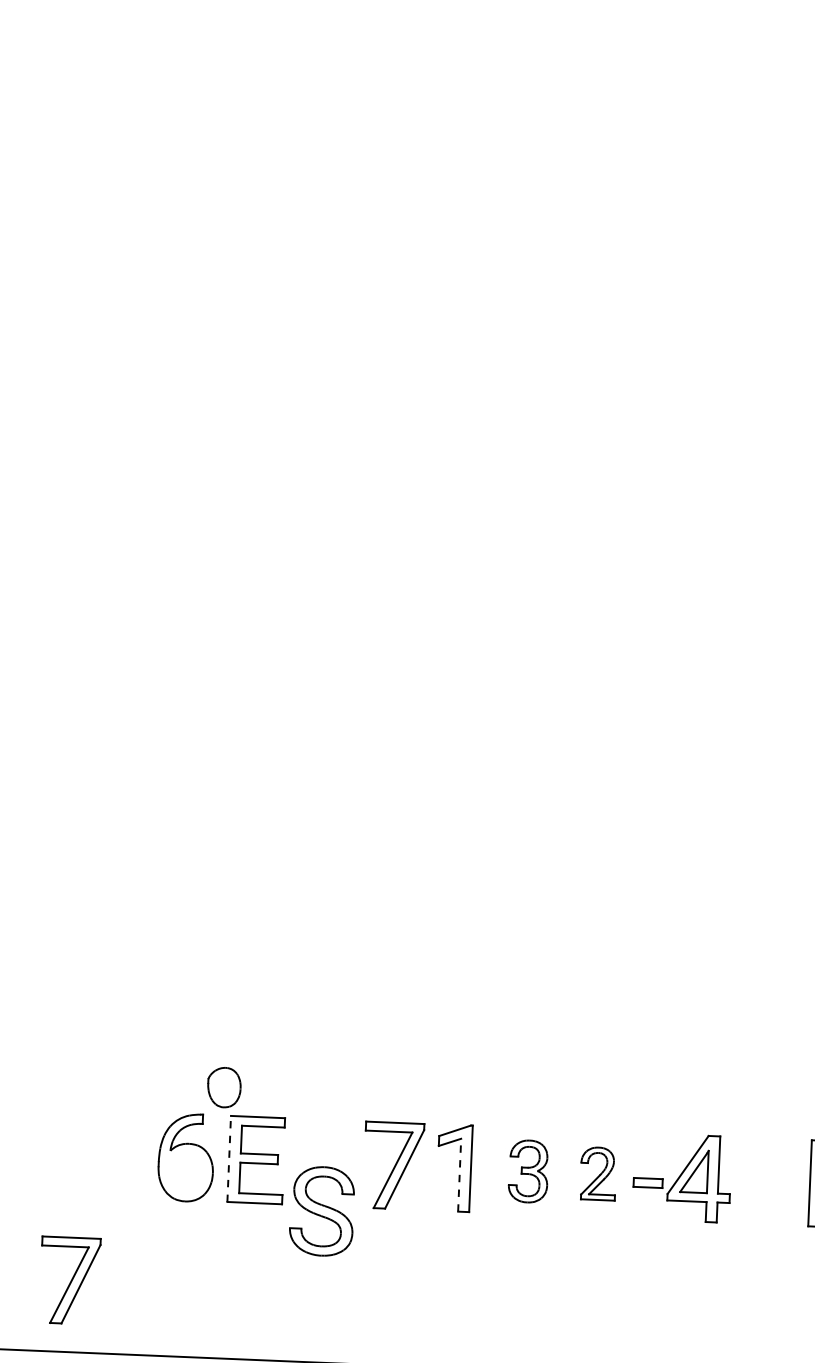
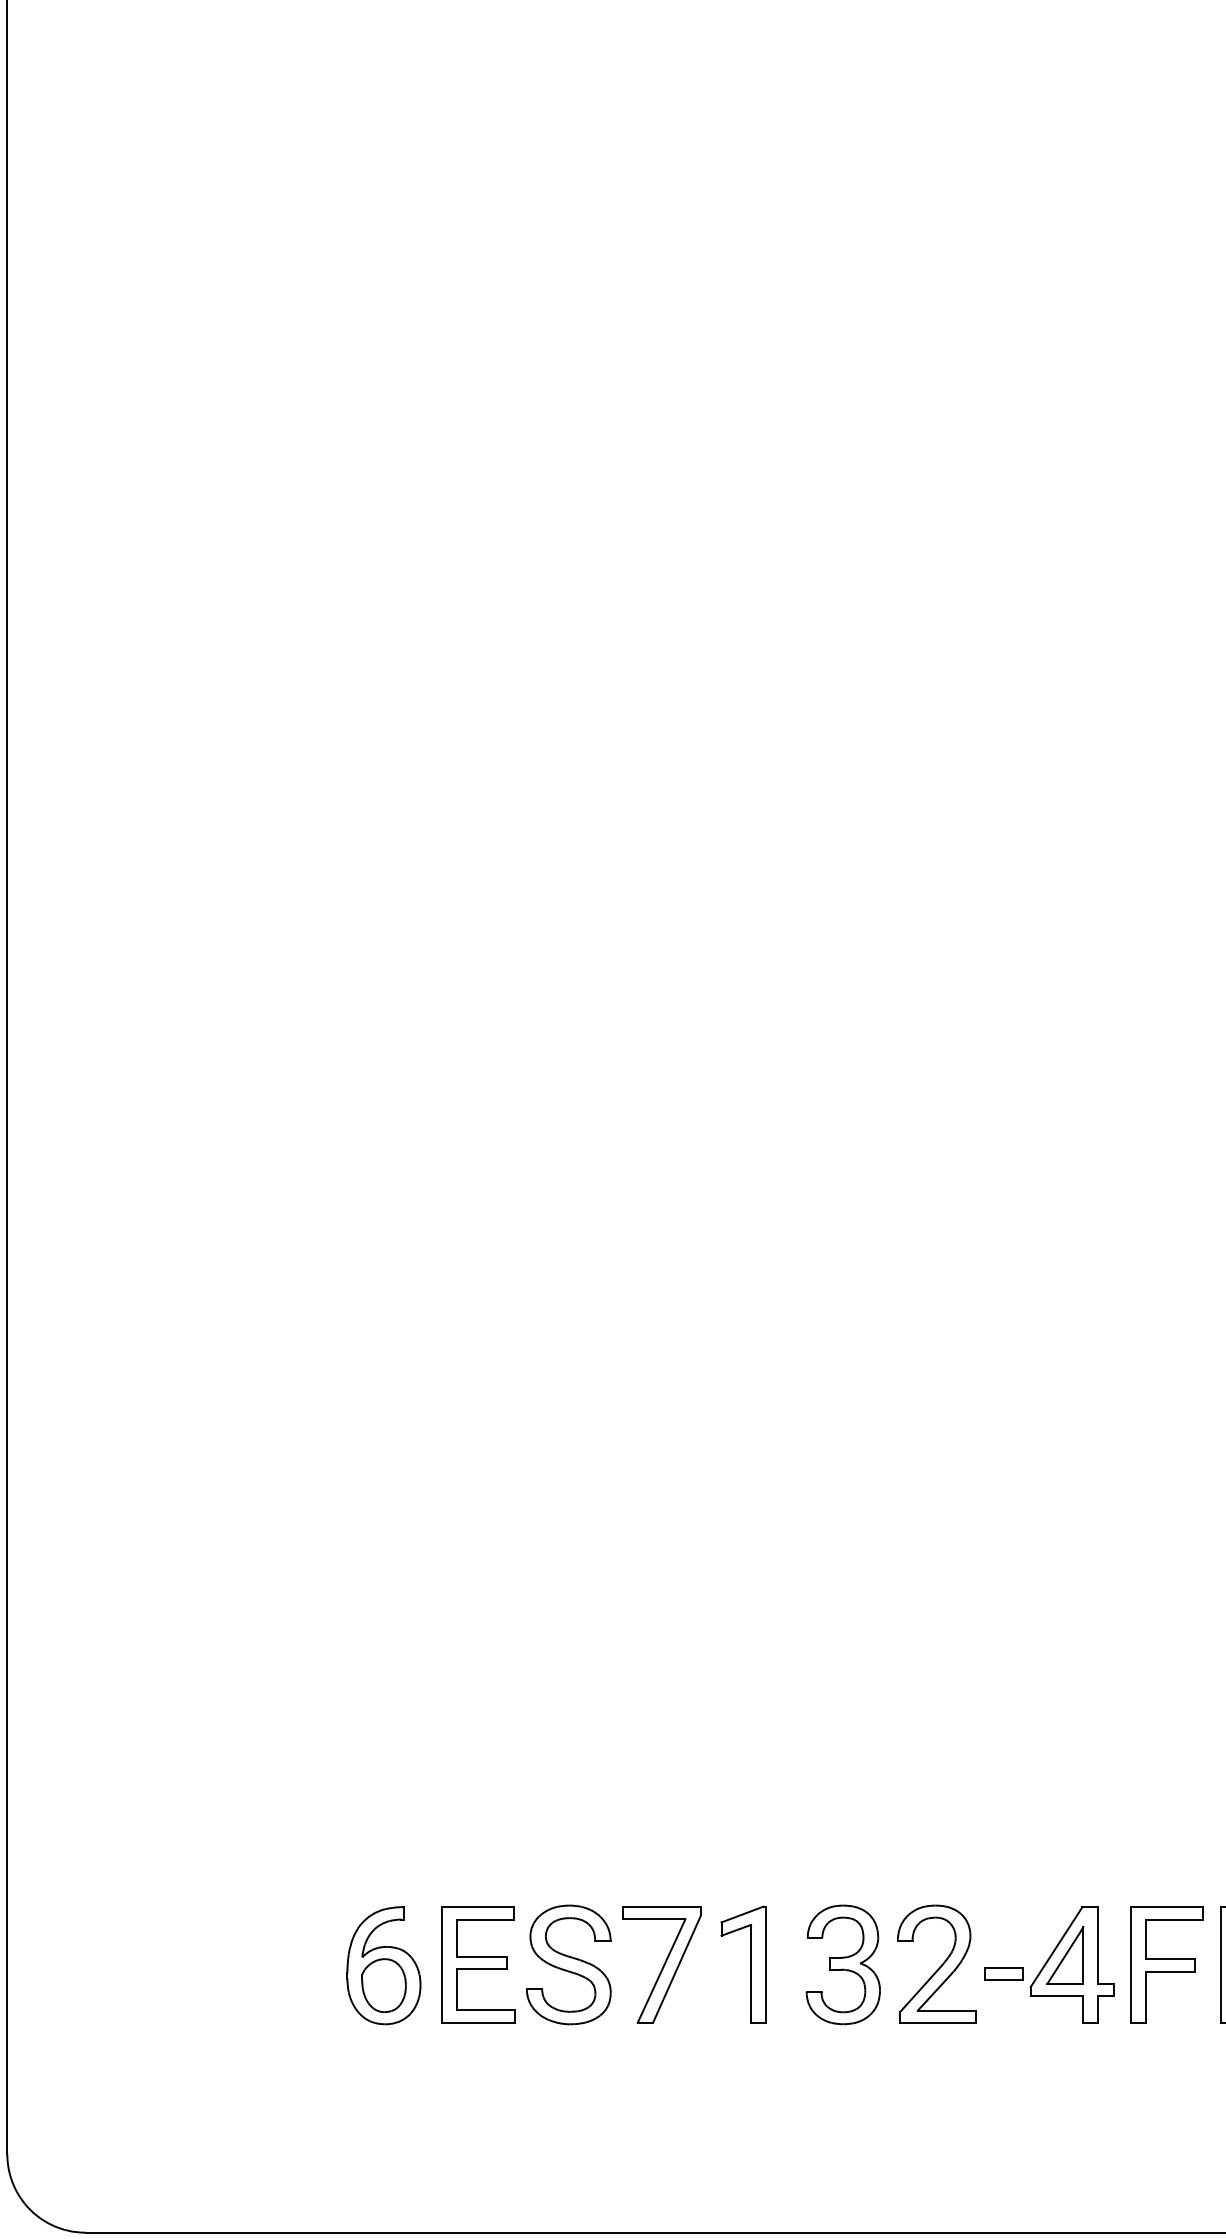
part: (223, 1087) -> (383, 1985), moved
line: (229, 1158) -> (441, 1964), dashed -> solid
part: (528, 1171) -> (842, 1964), size x1.43
part: (598, 1173) -> (936, 1963), size x1.67
line: (459, 1175) -> (751, 1973), dashed -> solid
part: (769, 1181) -> (1166, 1964), added
part: (321, 1211) -> (568, 1964), moved
part: (69, 1280) -> (234, 2136), removed

